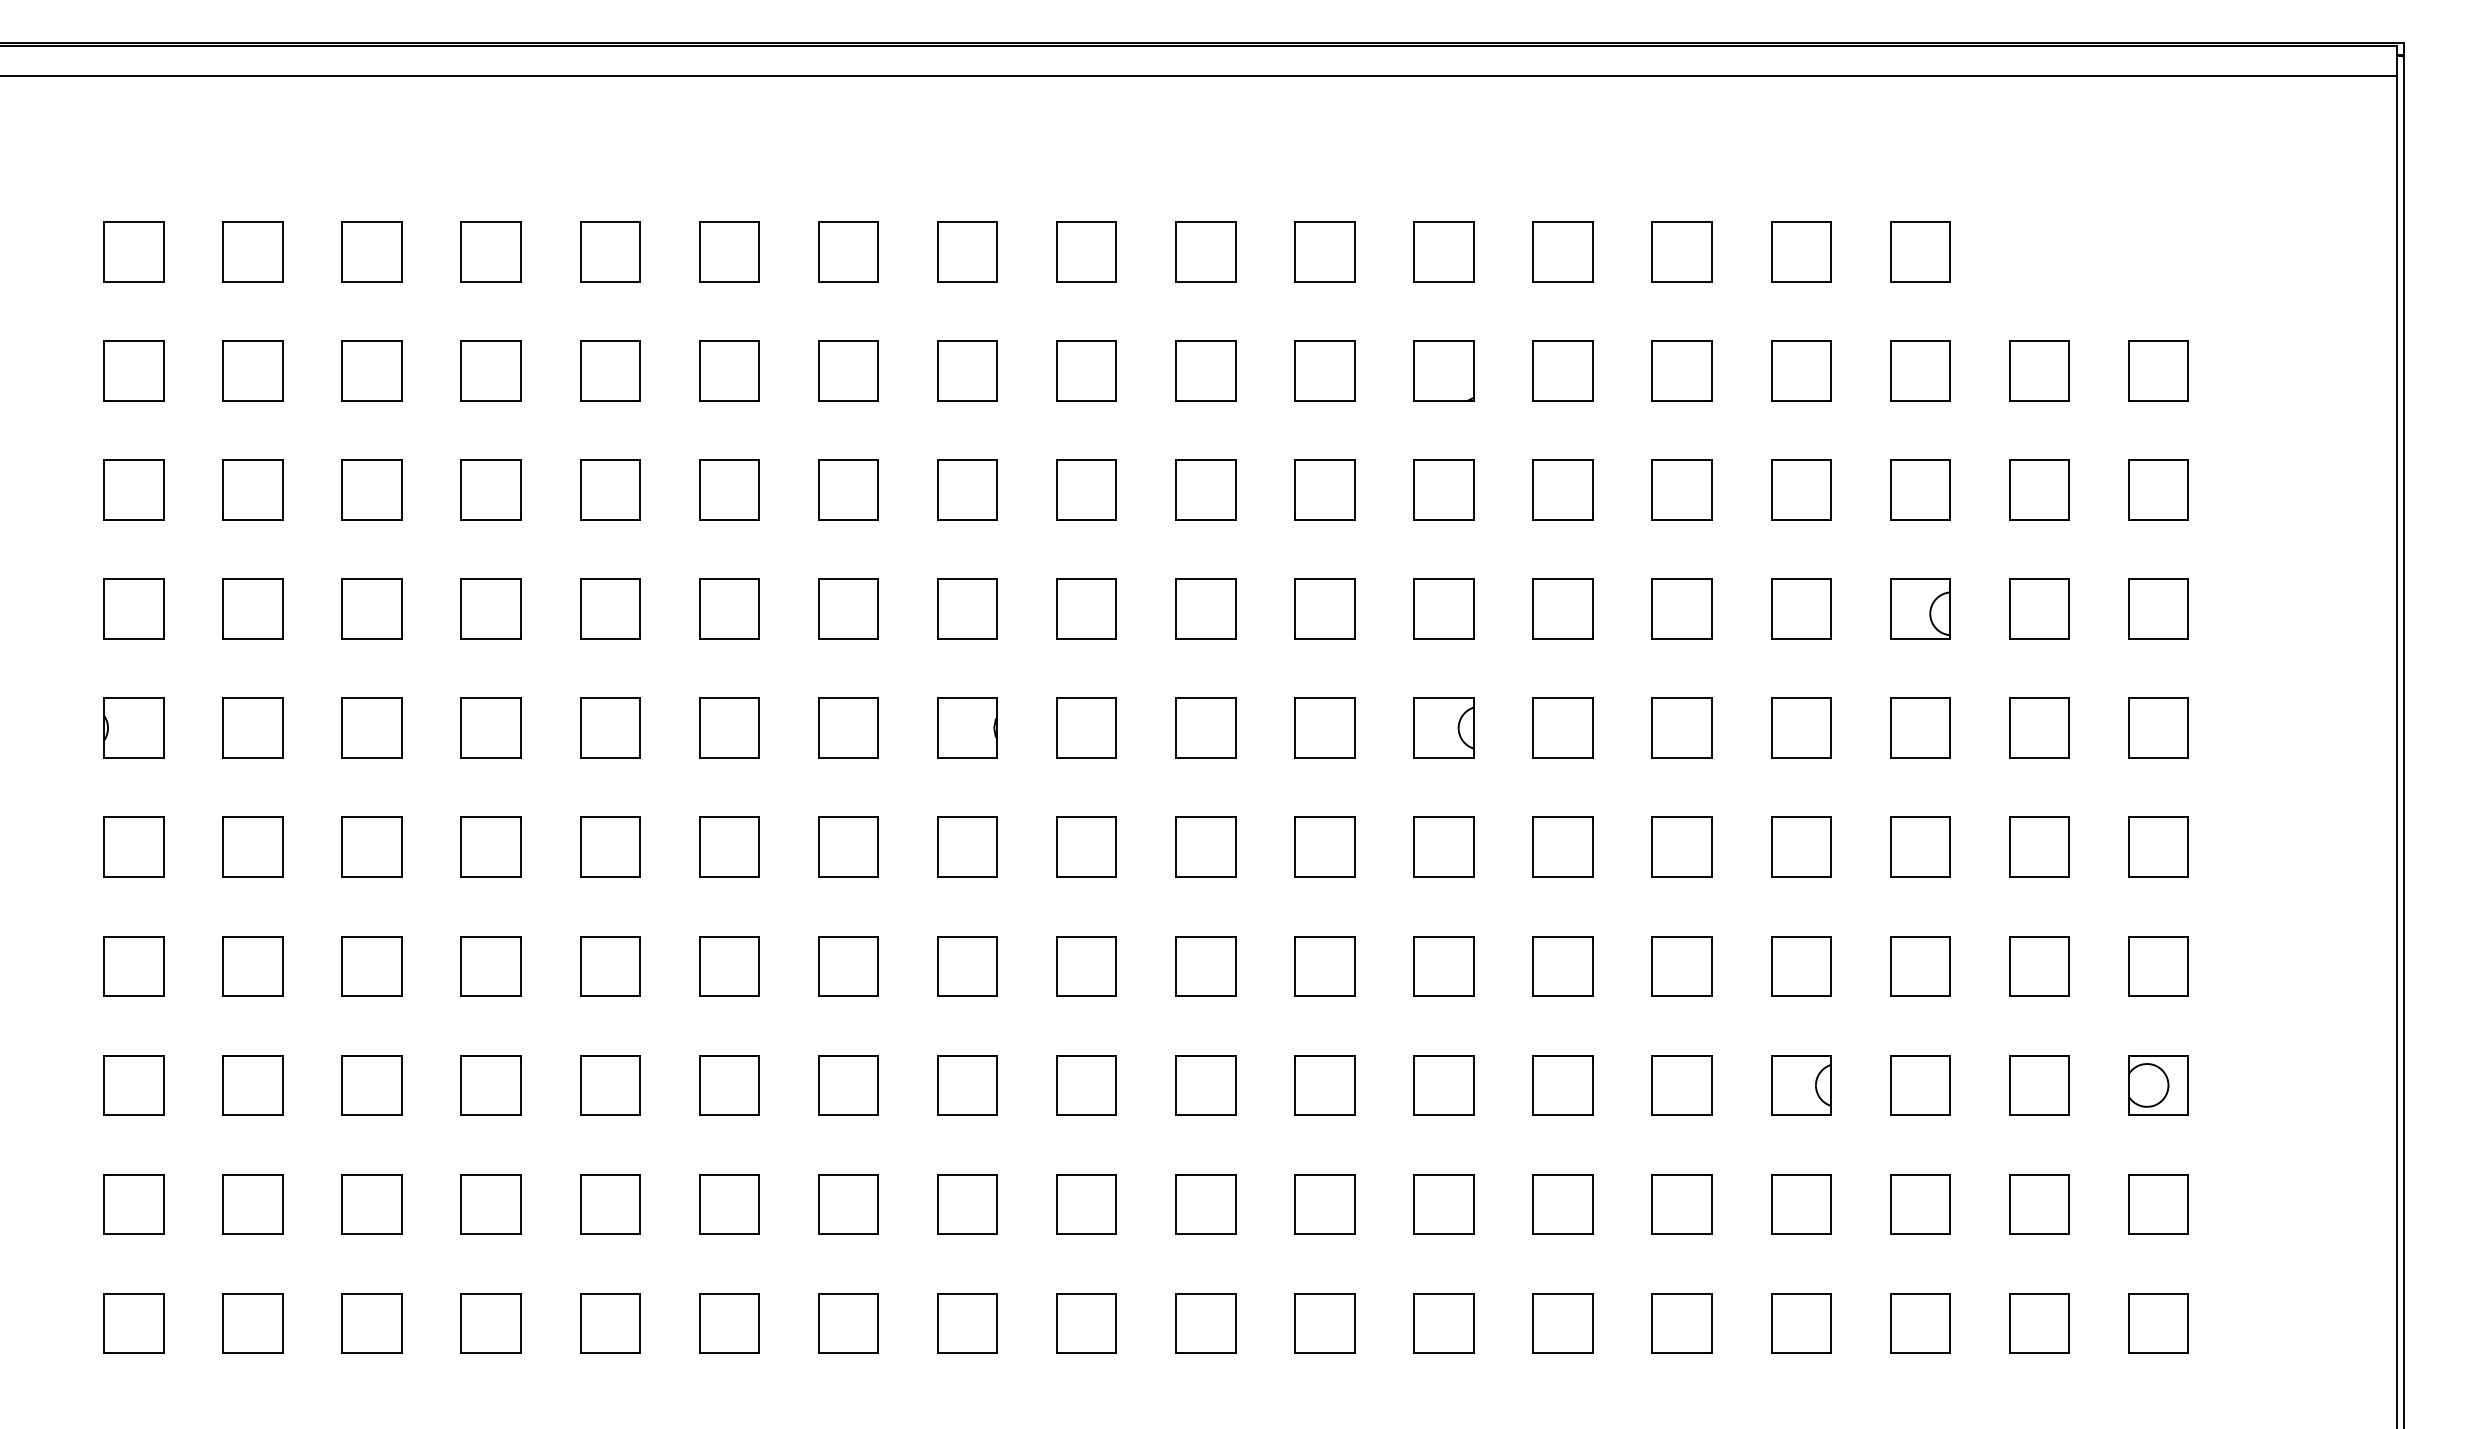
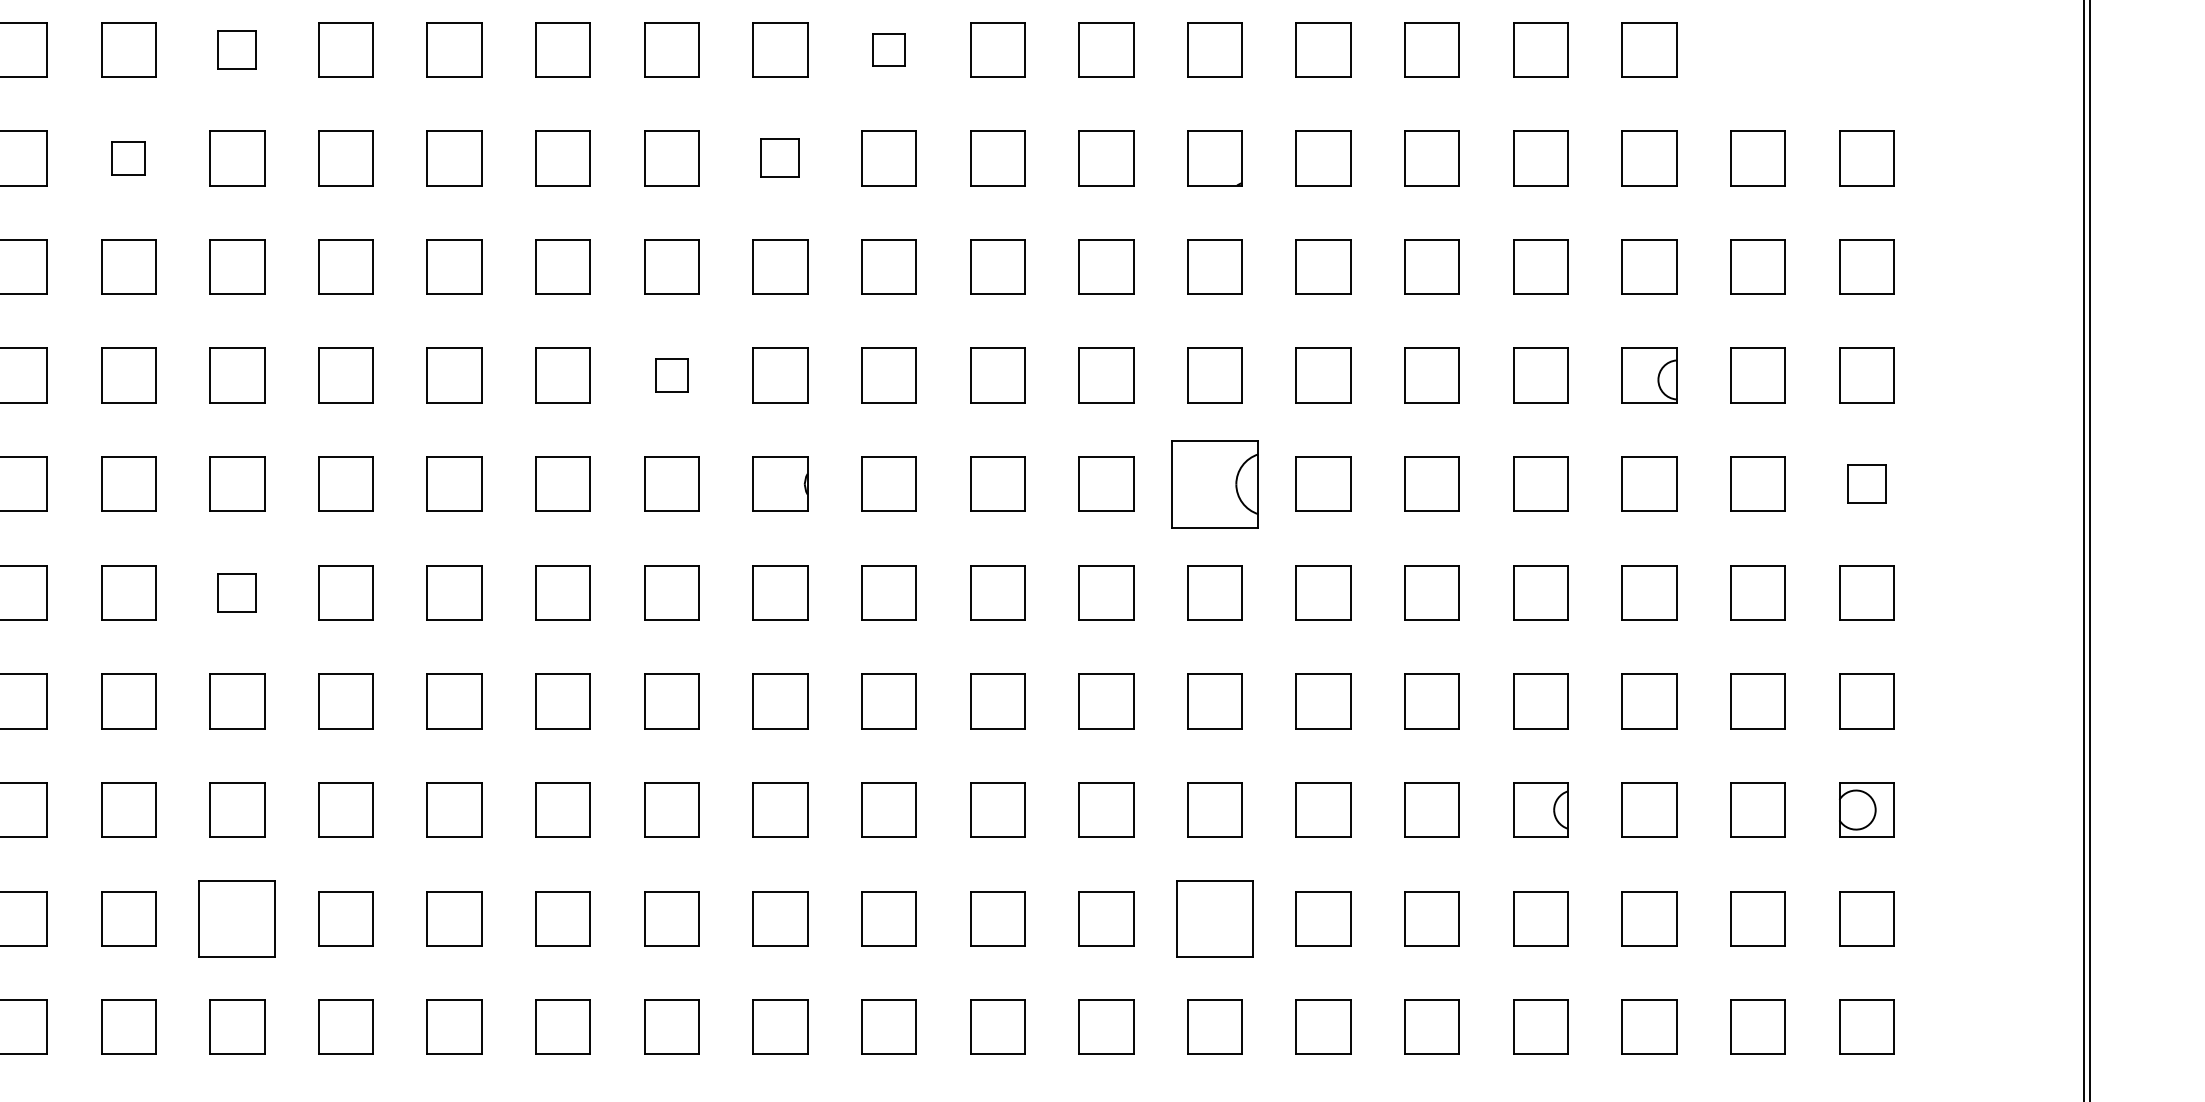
part: (371, 251) -> (236, 49), size x0.7
part: (1086, 251) -> (888, 49), size x0.6
part: (252, 370) -> (128, 158), size x0.6
part: (967, 370) -> (780, 158), size x0.7
part: (848, 608) -> (671, 375), size x0.6
part: (1443, 727) -> (1214, 483), size x1.6
part: (2158, 727) -> (1866, 483), size x0.7
part: (371, 846) -> (236, 592), size x0.7
part: (371, 1204) -> (236, 918), size x1.4
part: (1443, 1204) -> (1214, 918), size x1.4

